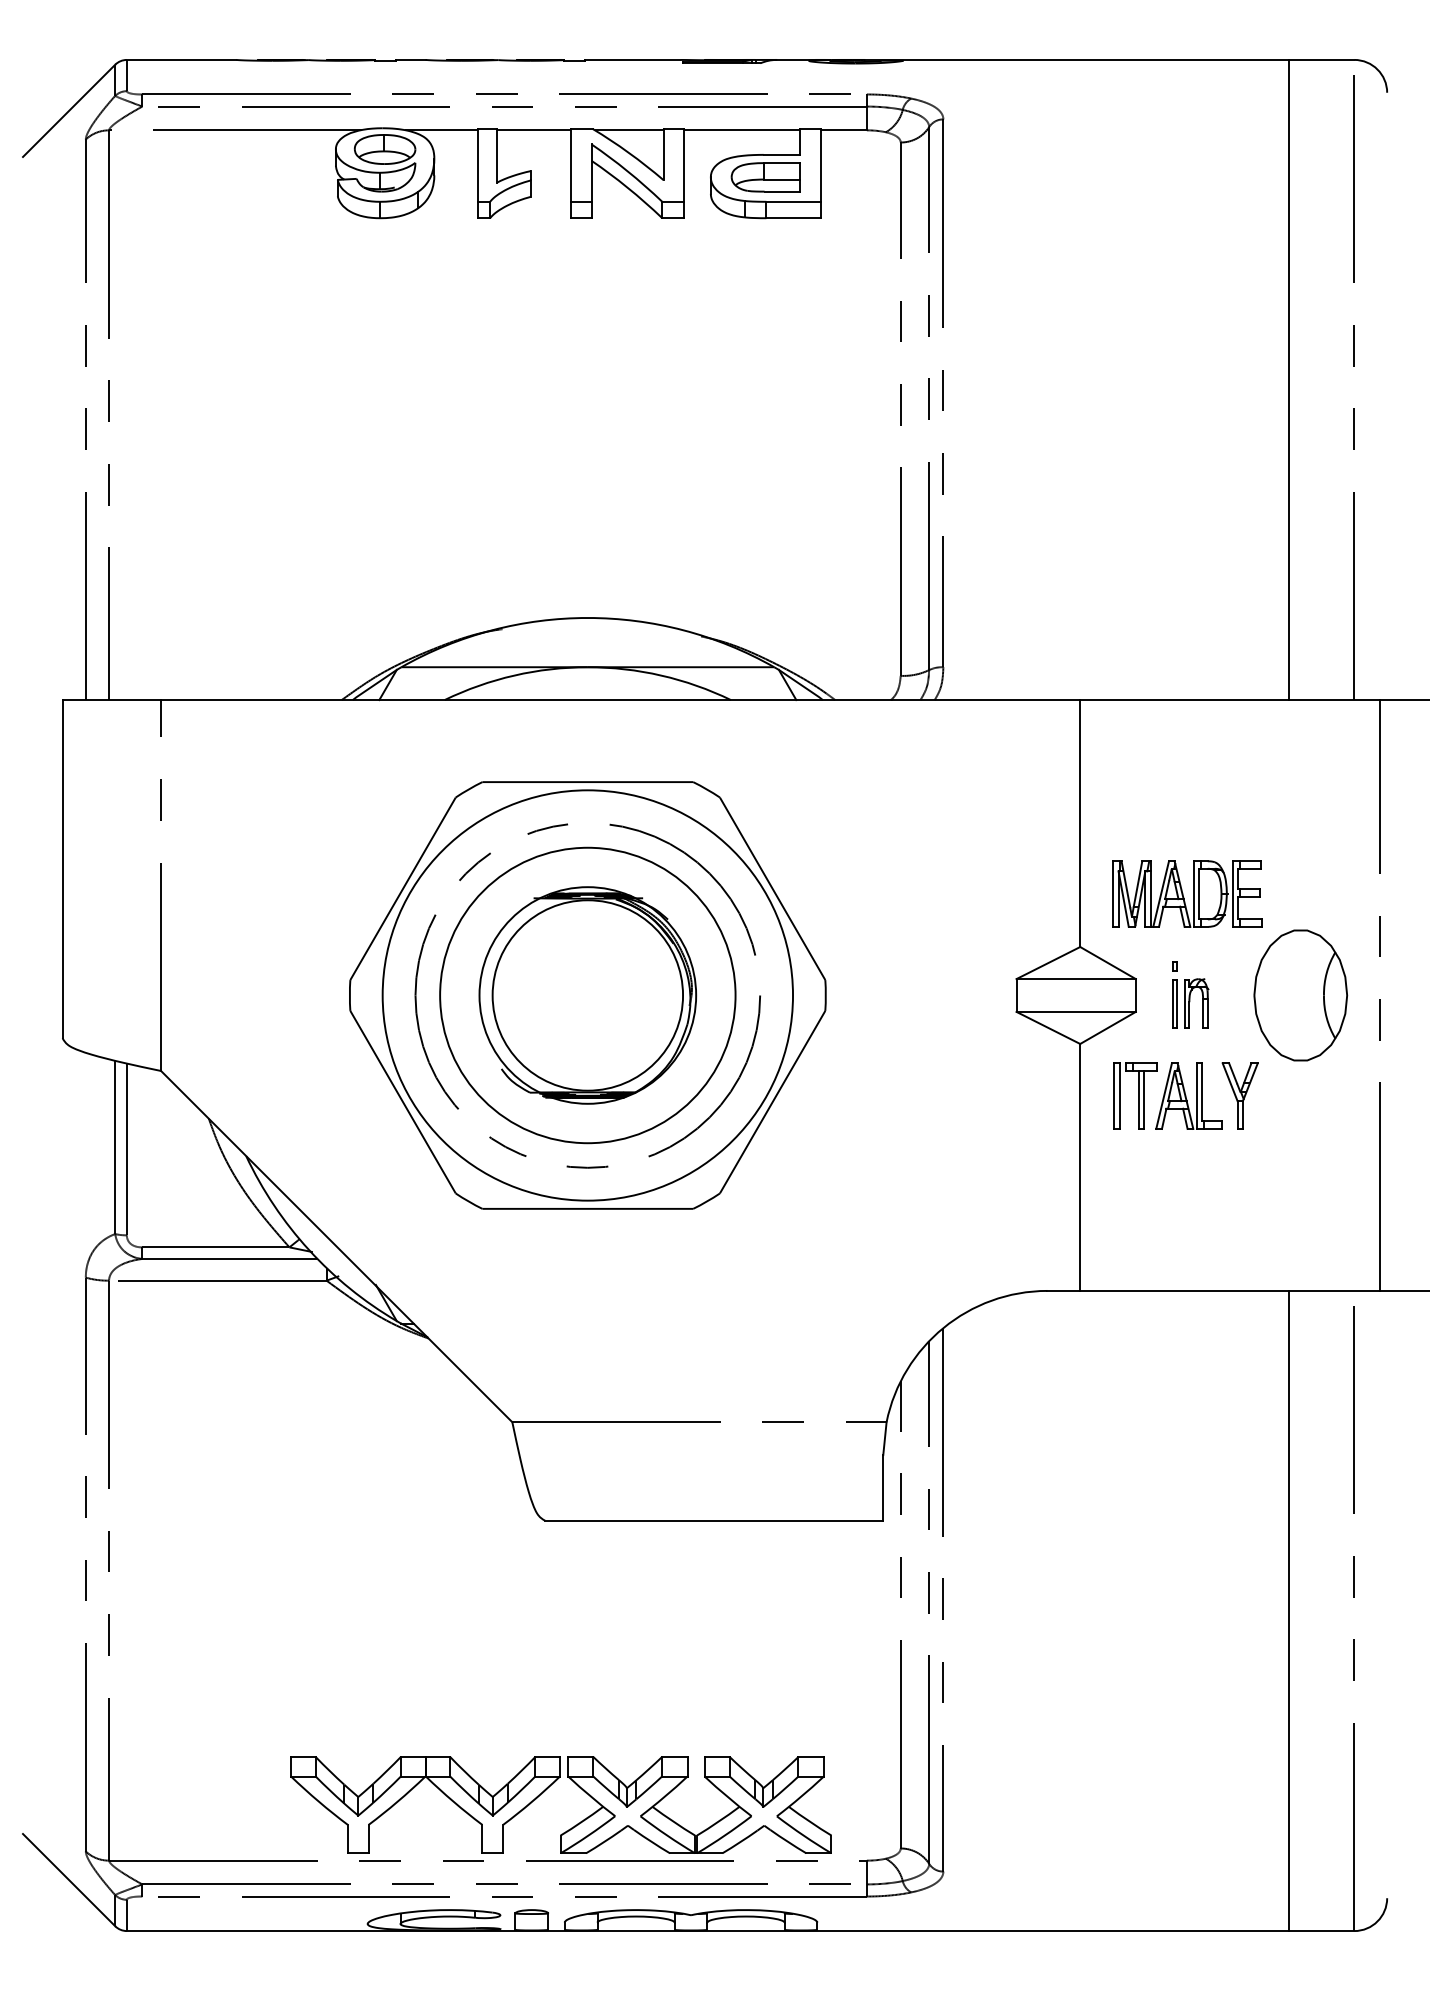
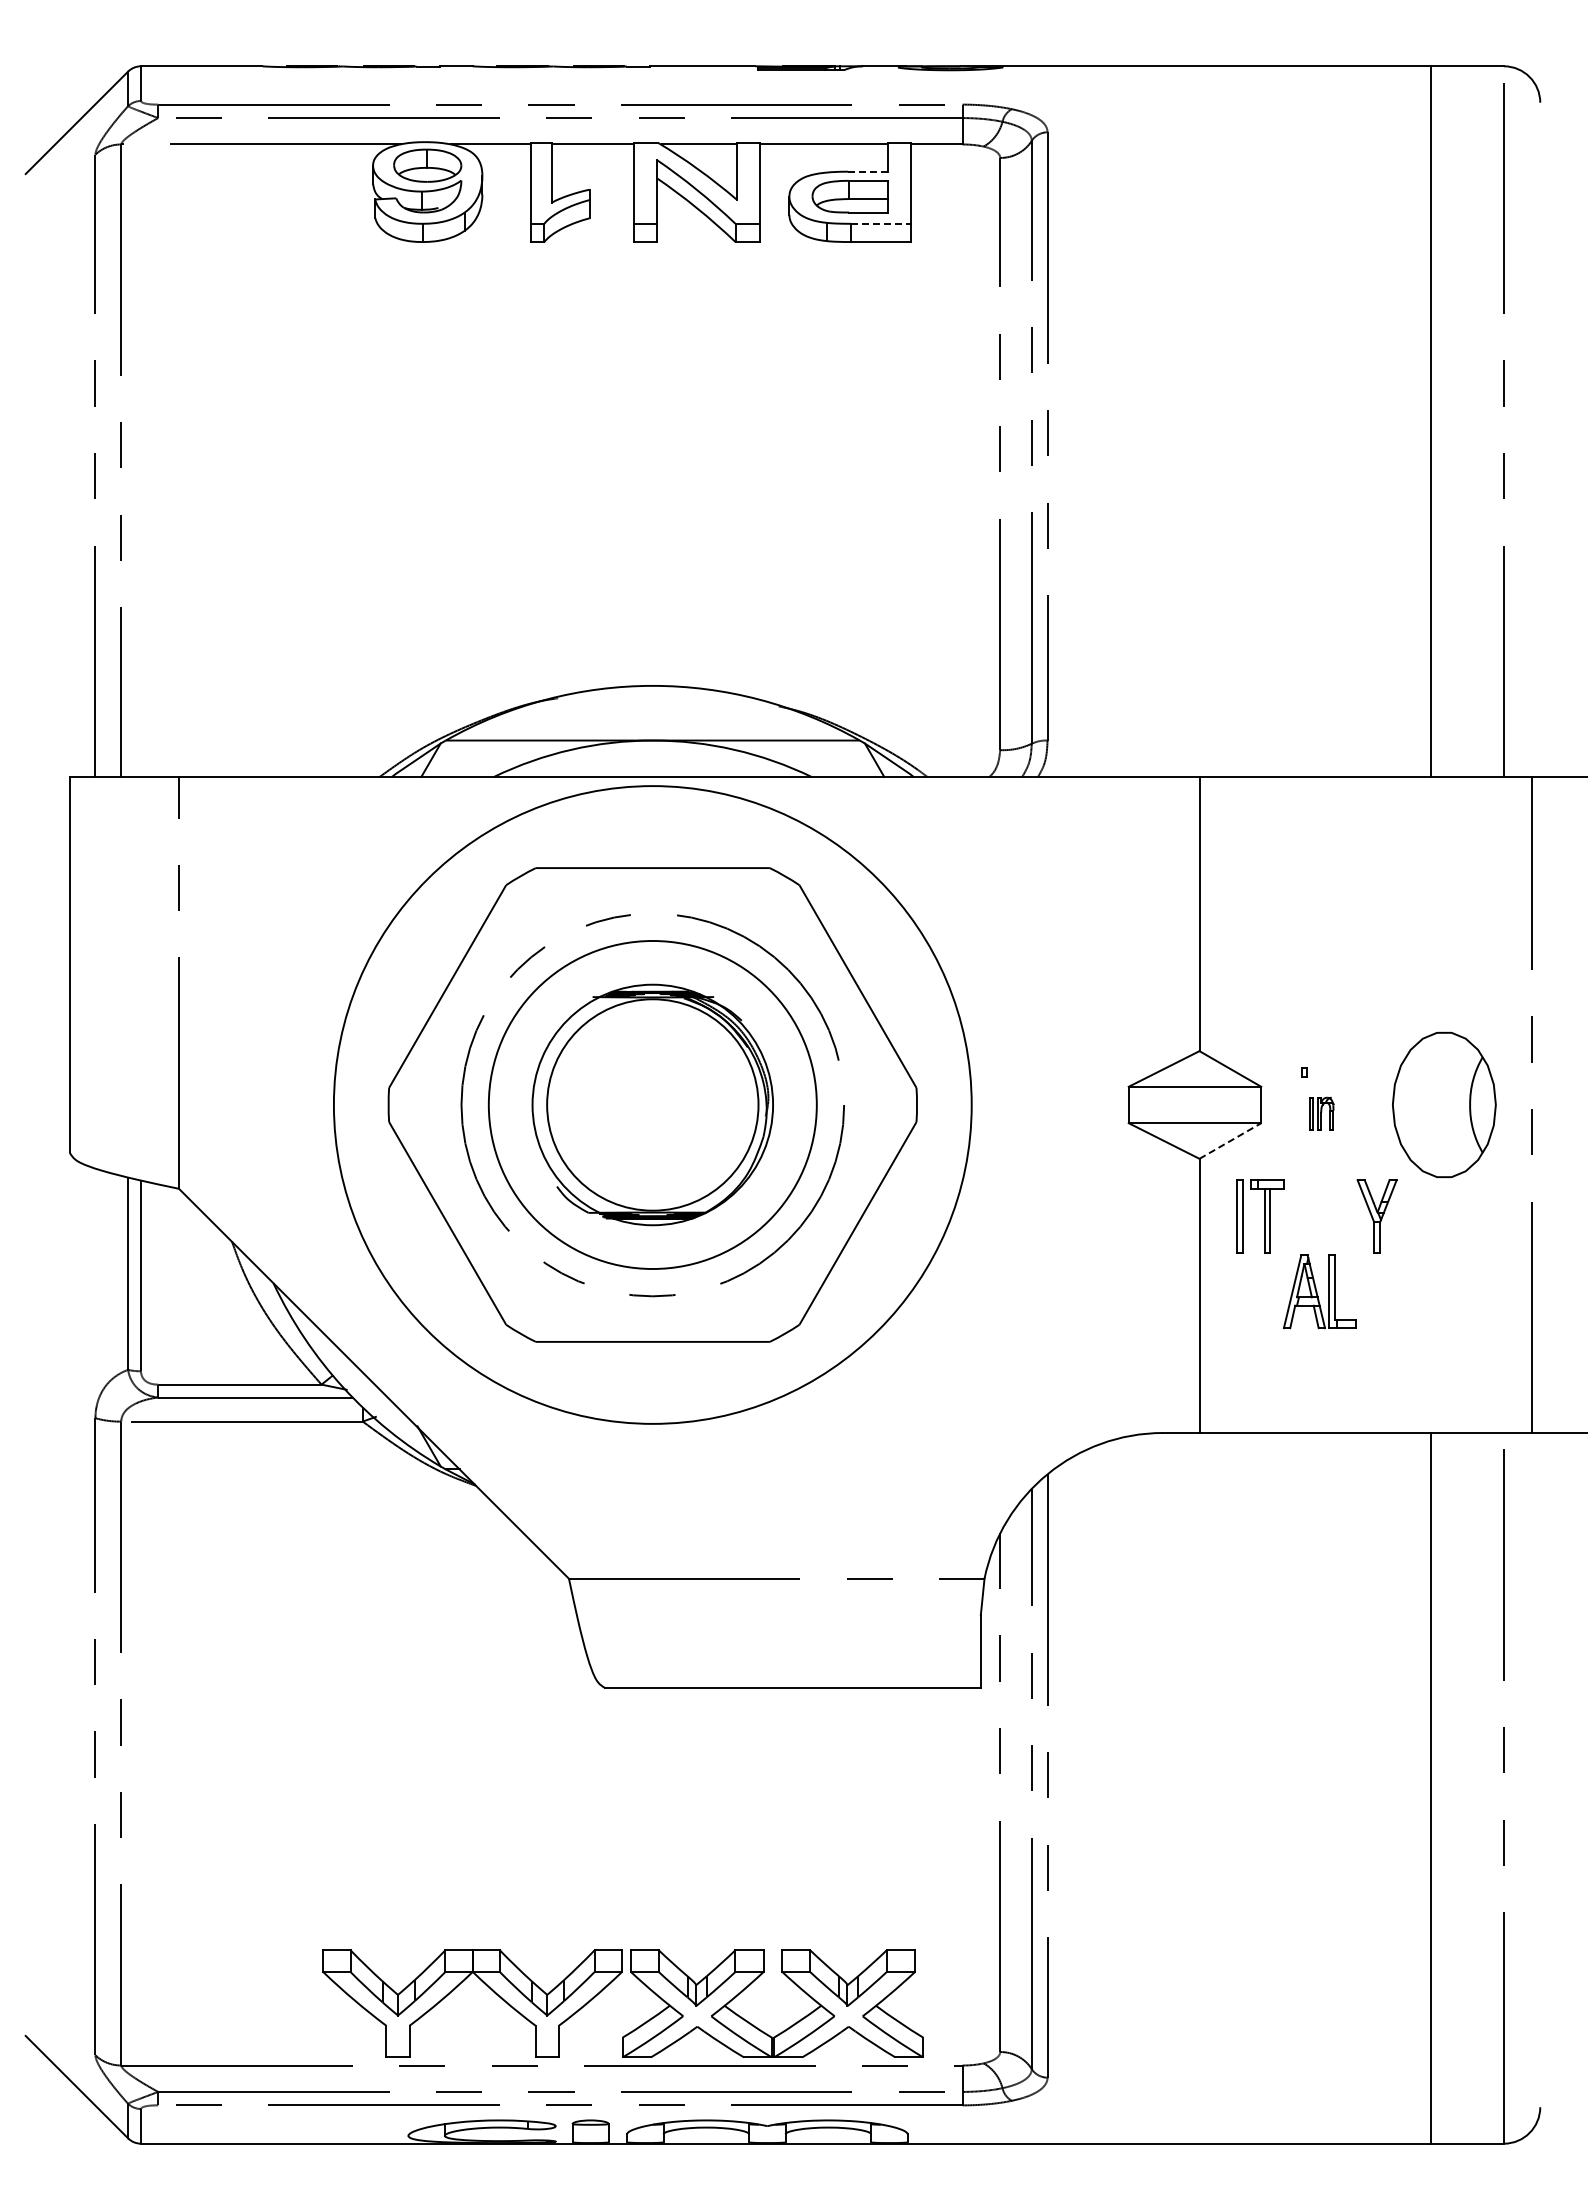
line: (781, 154) -> (867, 171), solid -> dashed
line: (793, 201) -> (881, 223), solid -> dashed
part: (1187, 894) -> (1318, 992), removed
circle: (587, 995) -> (652, 1104), size x1.4
part: (1190, 1003) -> (1321, 1113), size x0.6
line: (1108, 1028) -> (1230, 1141), solid -> dashed
part: (1188, 1095) -> (1319, 1291), moved

